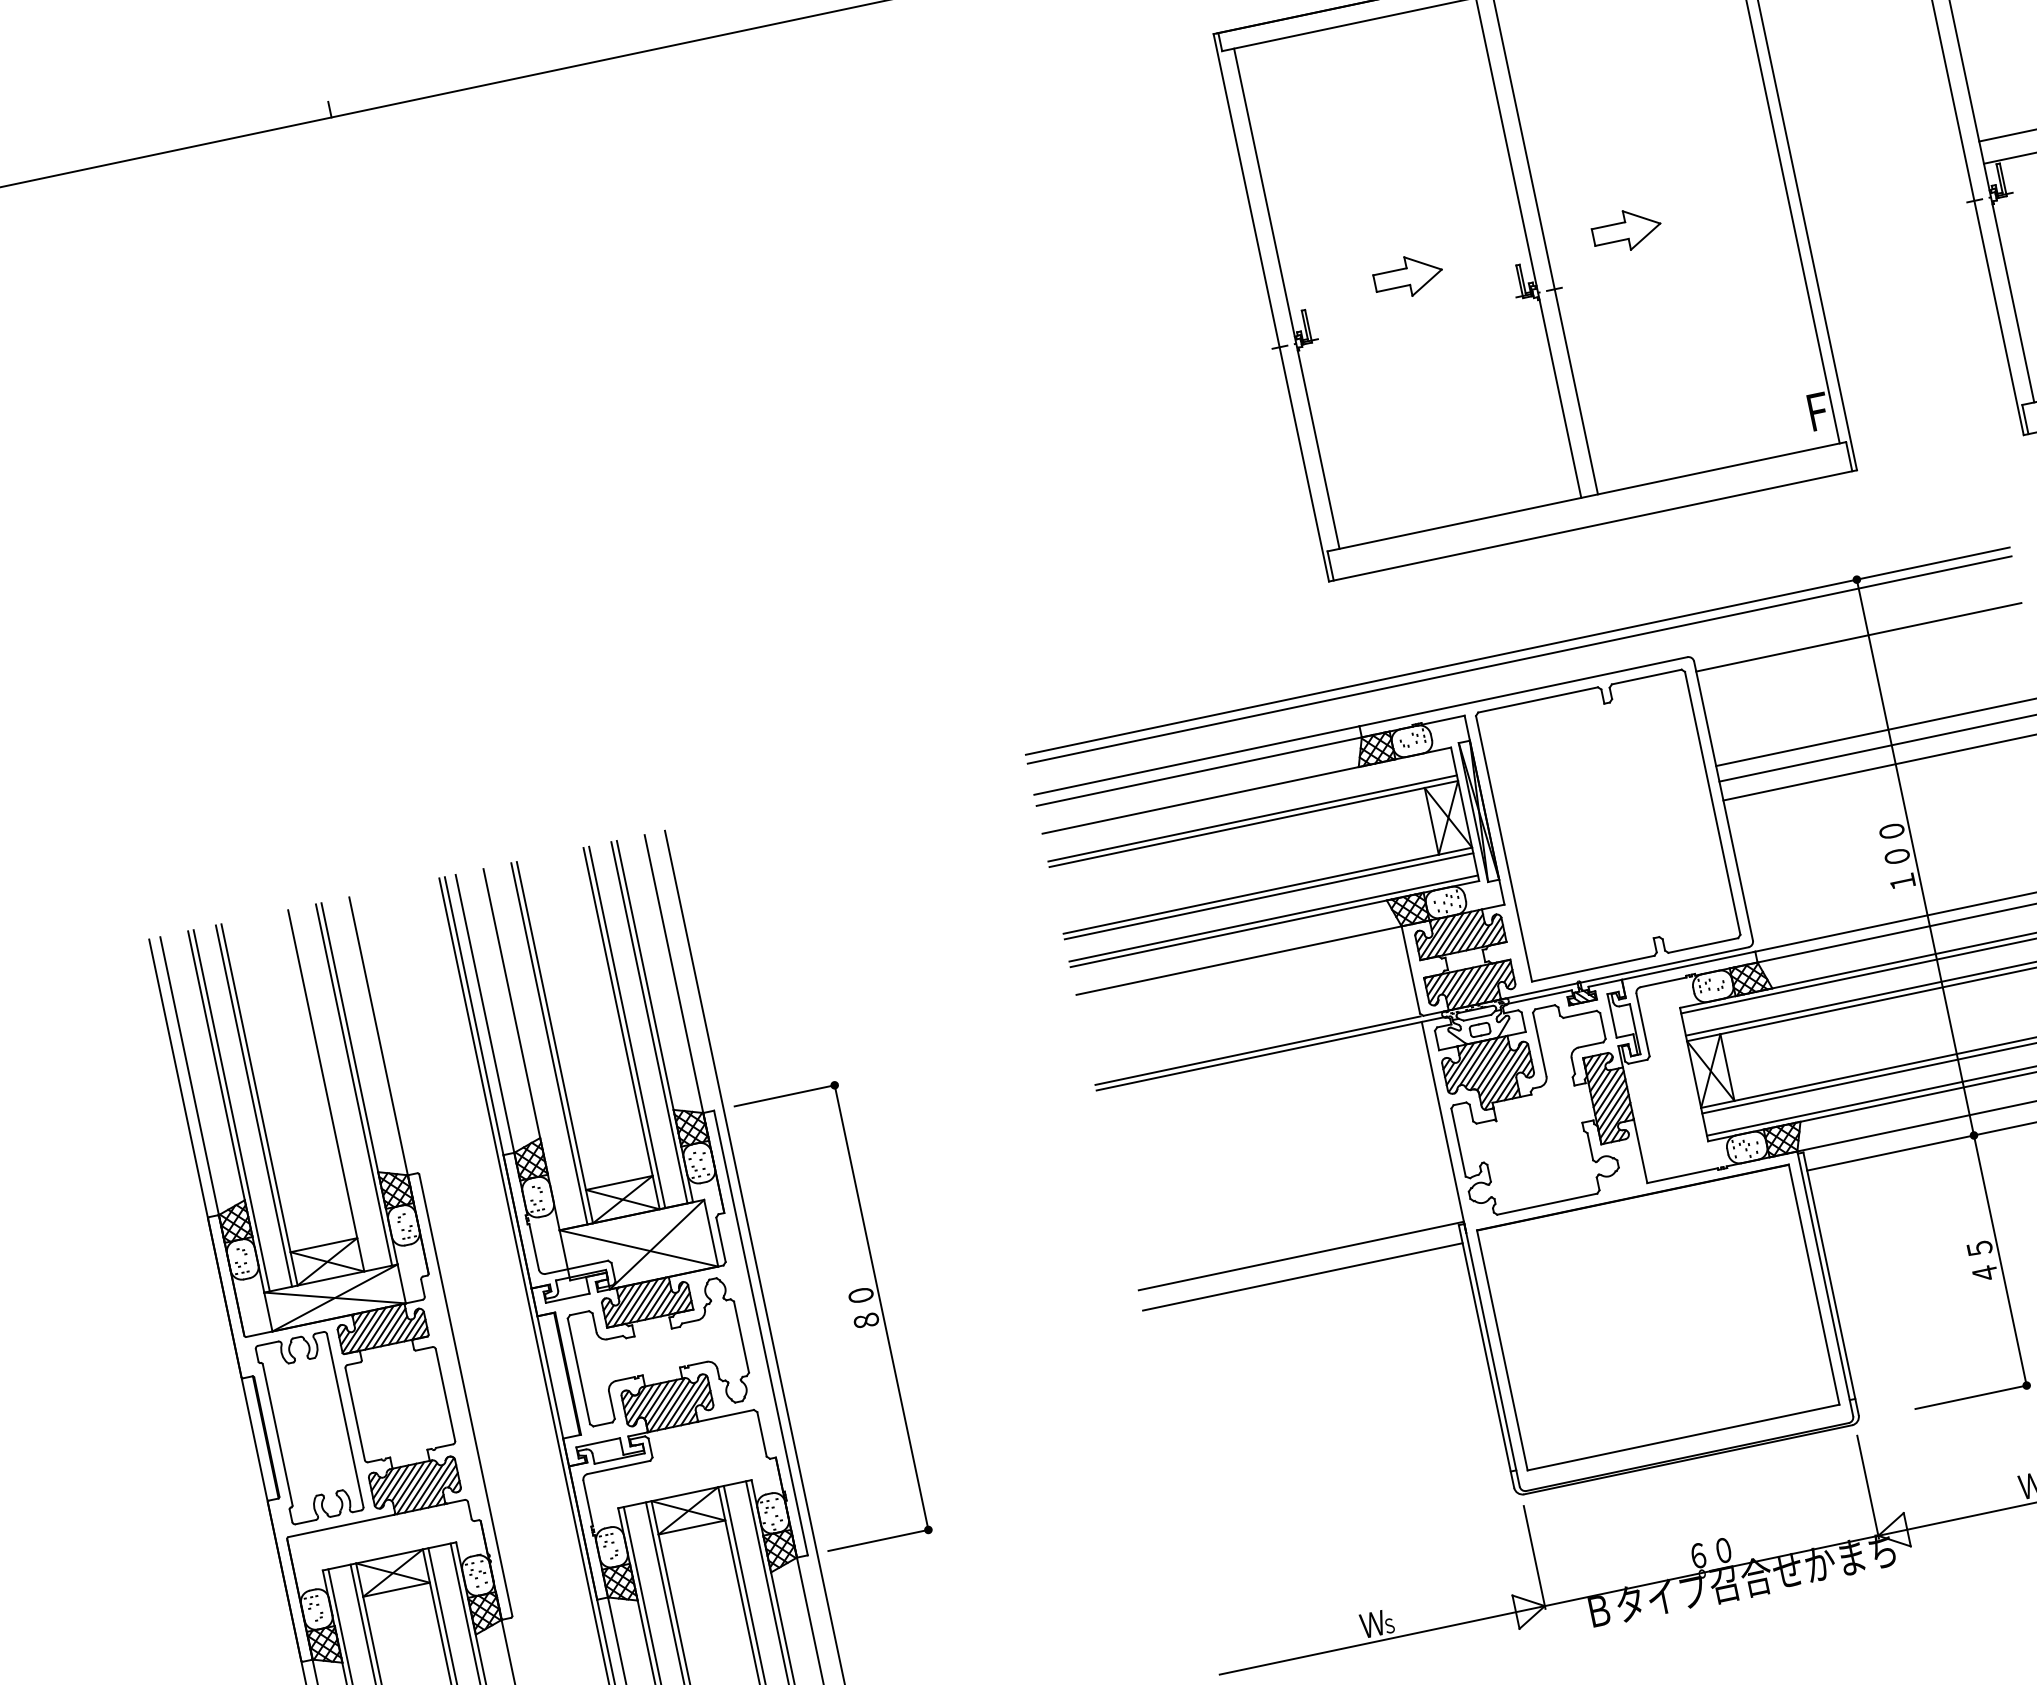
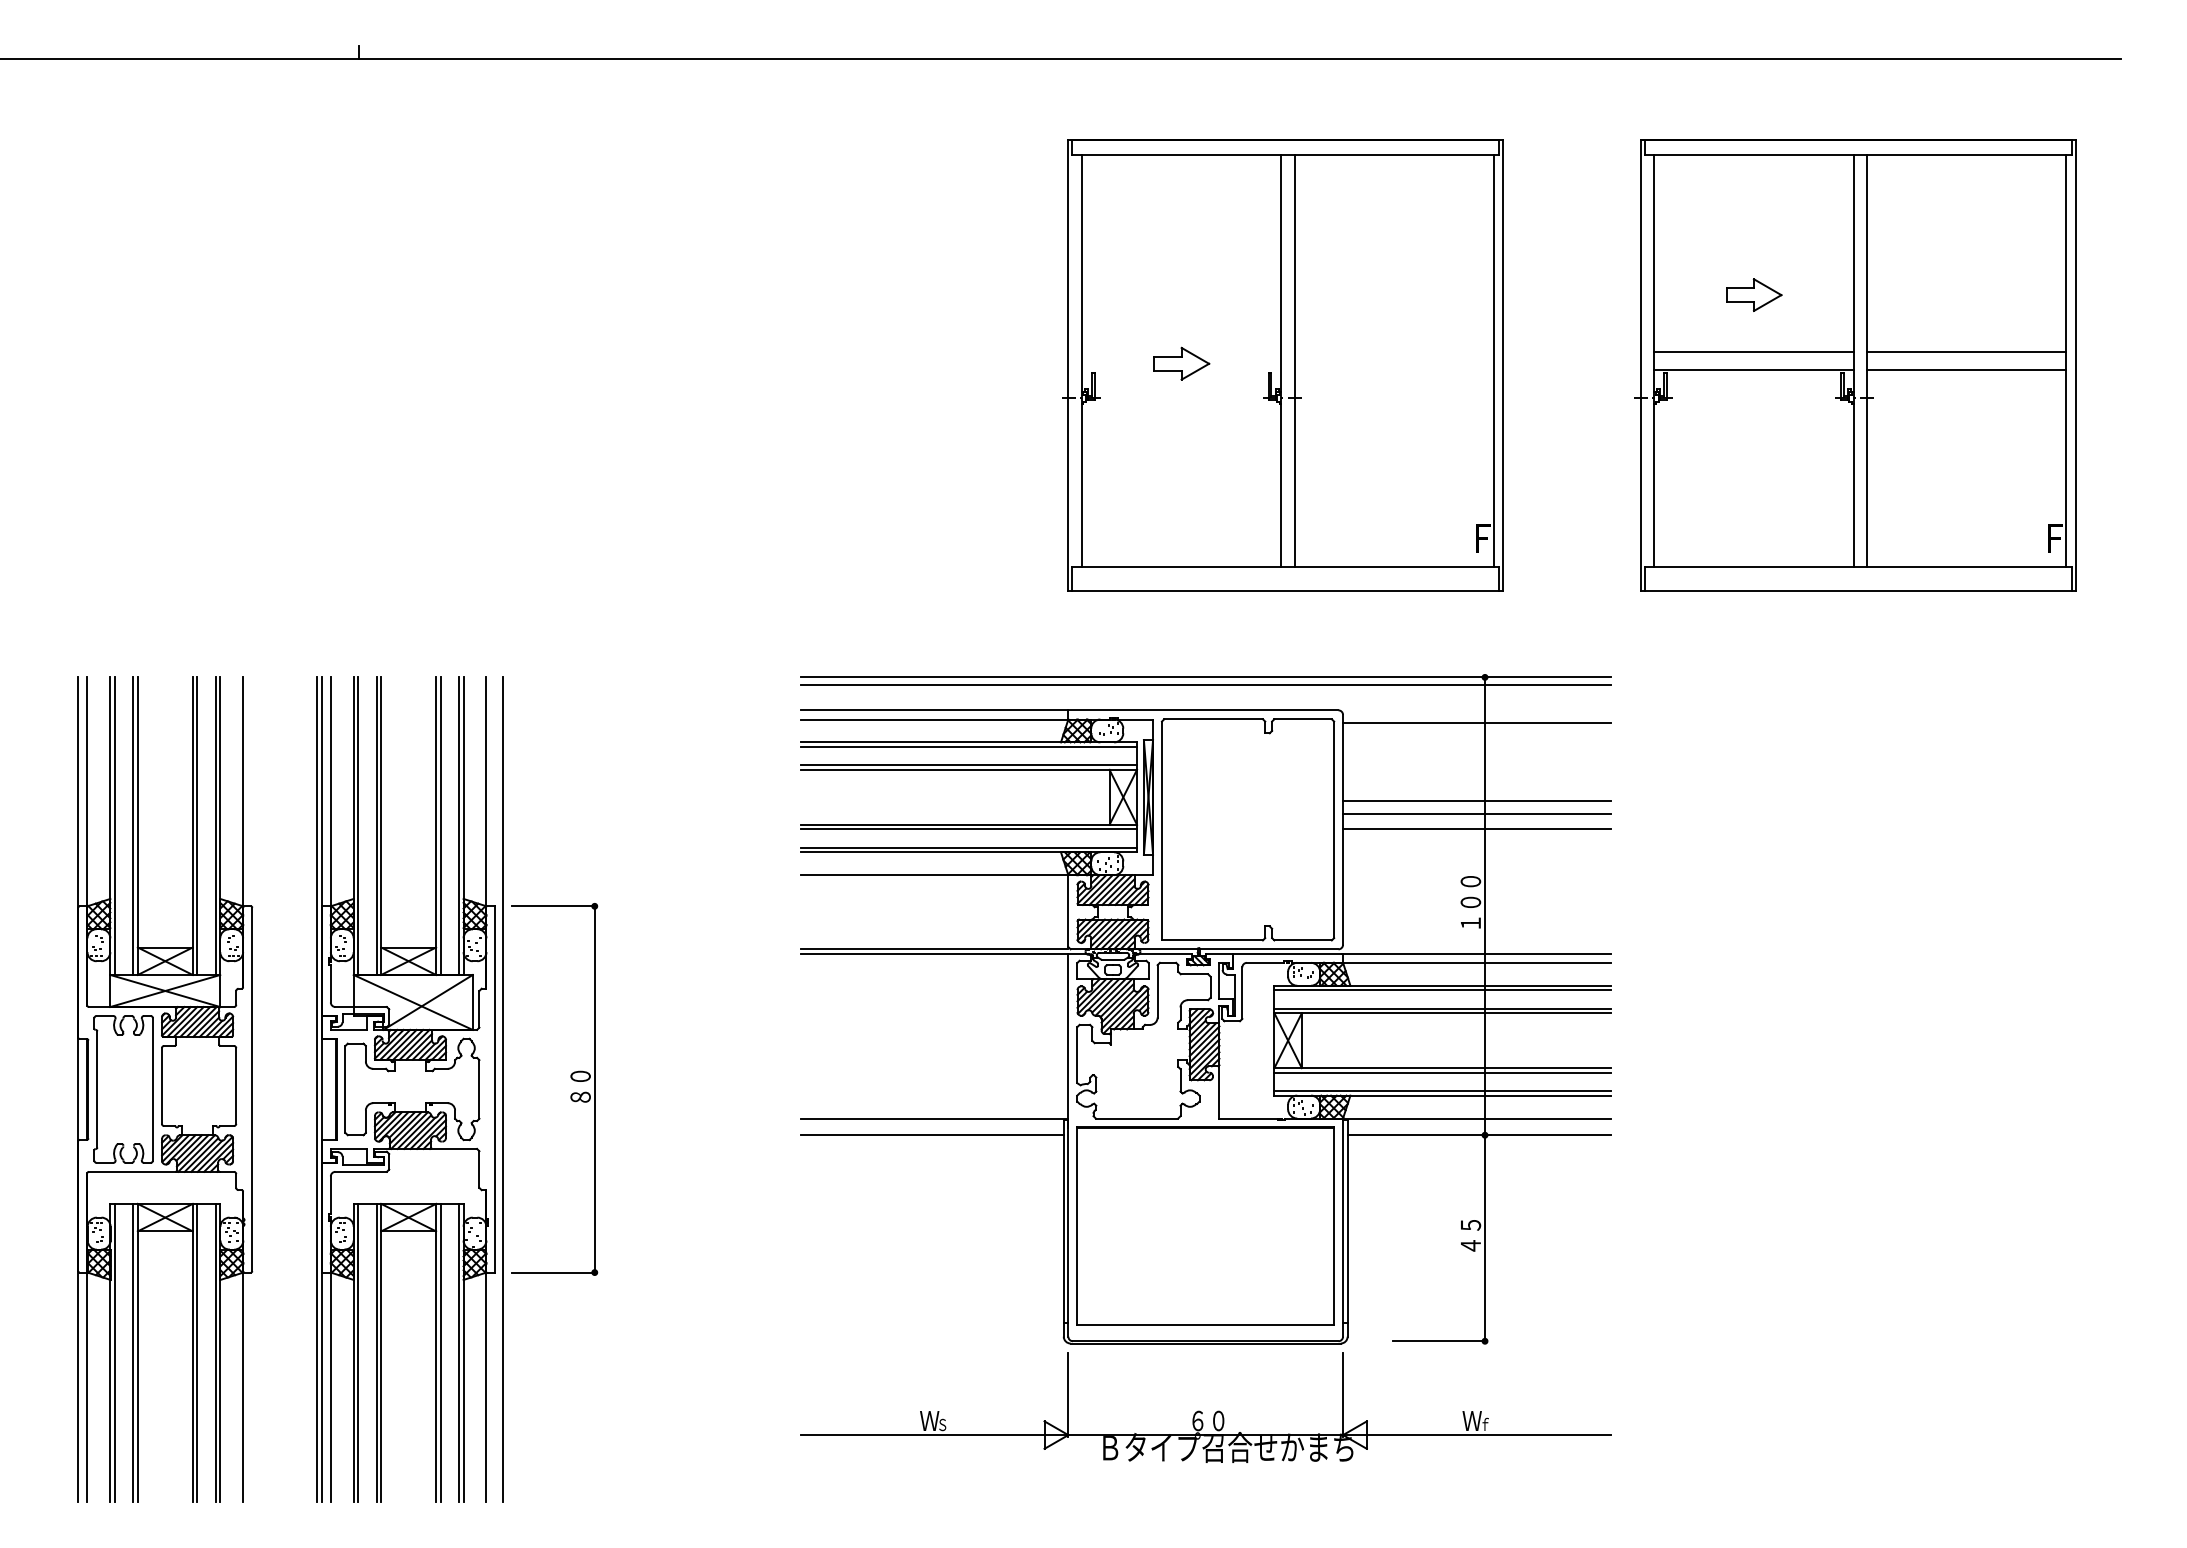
part: (1626, 230) -> (1361, 363), removed
line: (1247, 795) -> (968, 746), added
line: (527, 1047) -> (358, 825), added
line: (331, 1088) -> (197, 825), added

